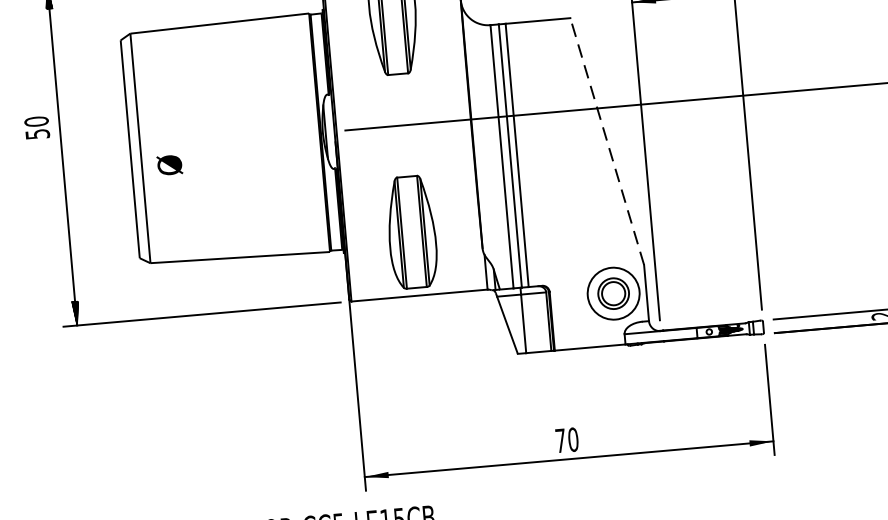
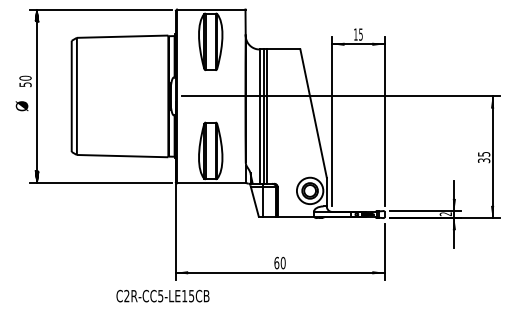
line: (606, 141) -> (313, 113), dashed -> solid
text: (168, 165) -> (21, 106), moved
text: (560, 439) -> (276, 262), 70 -> 60

